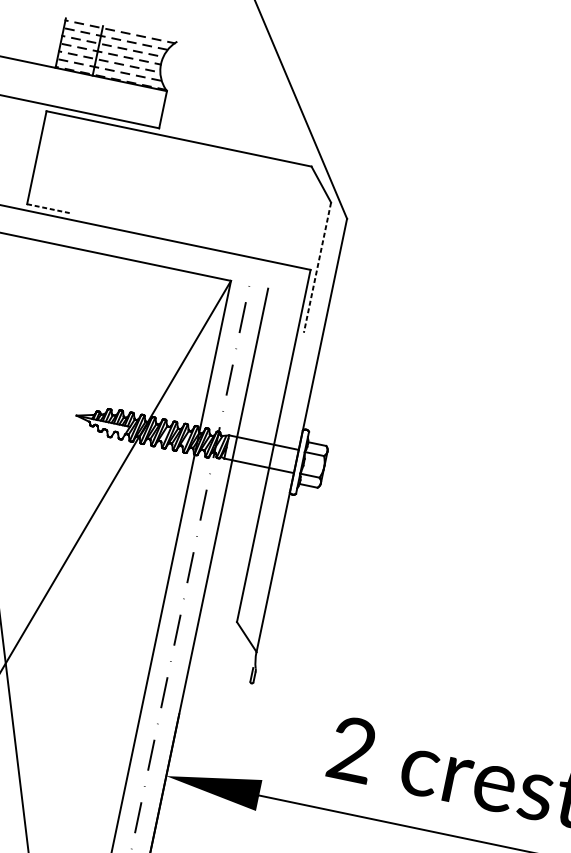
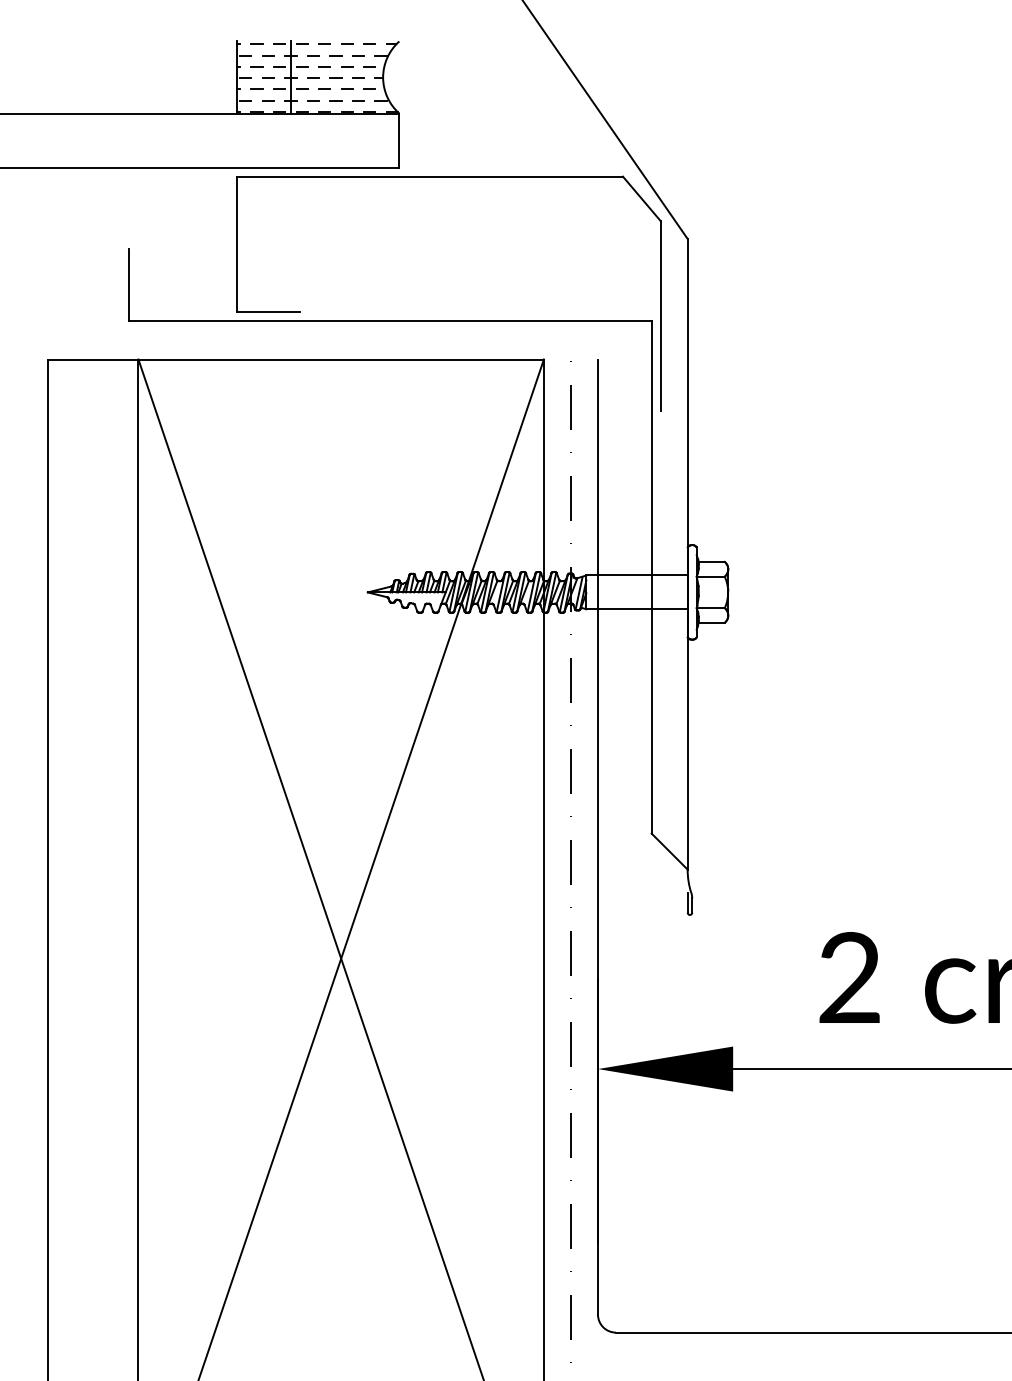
line: (48, 208) -> (268, 311), dashed -> solid
line: (317, 267) -> (660, 315), dashed -> solid

